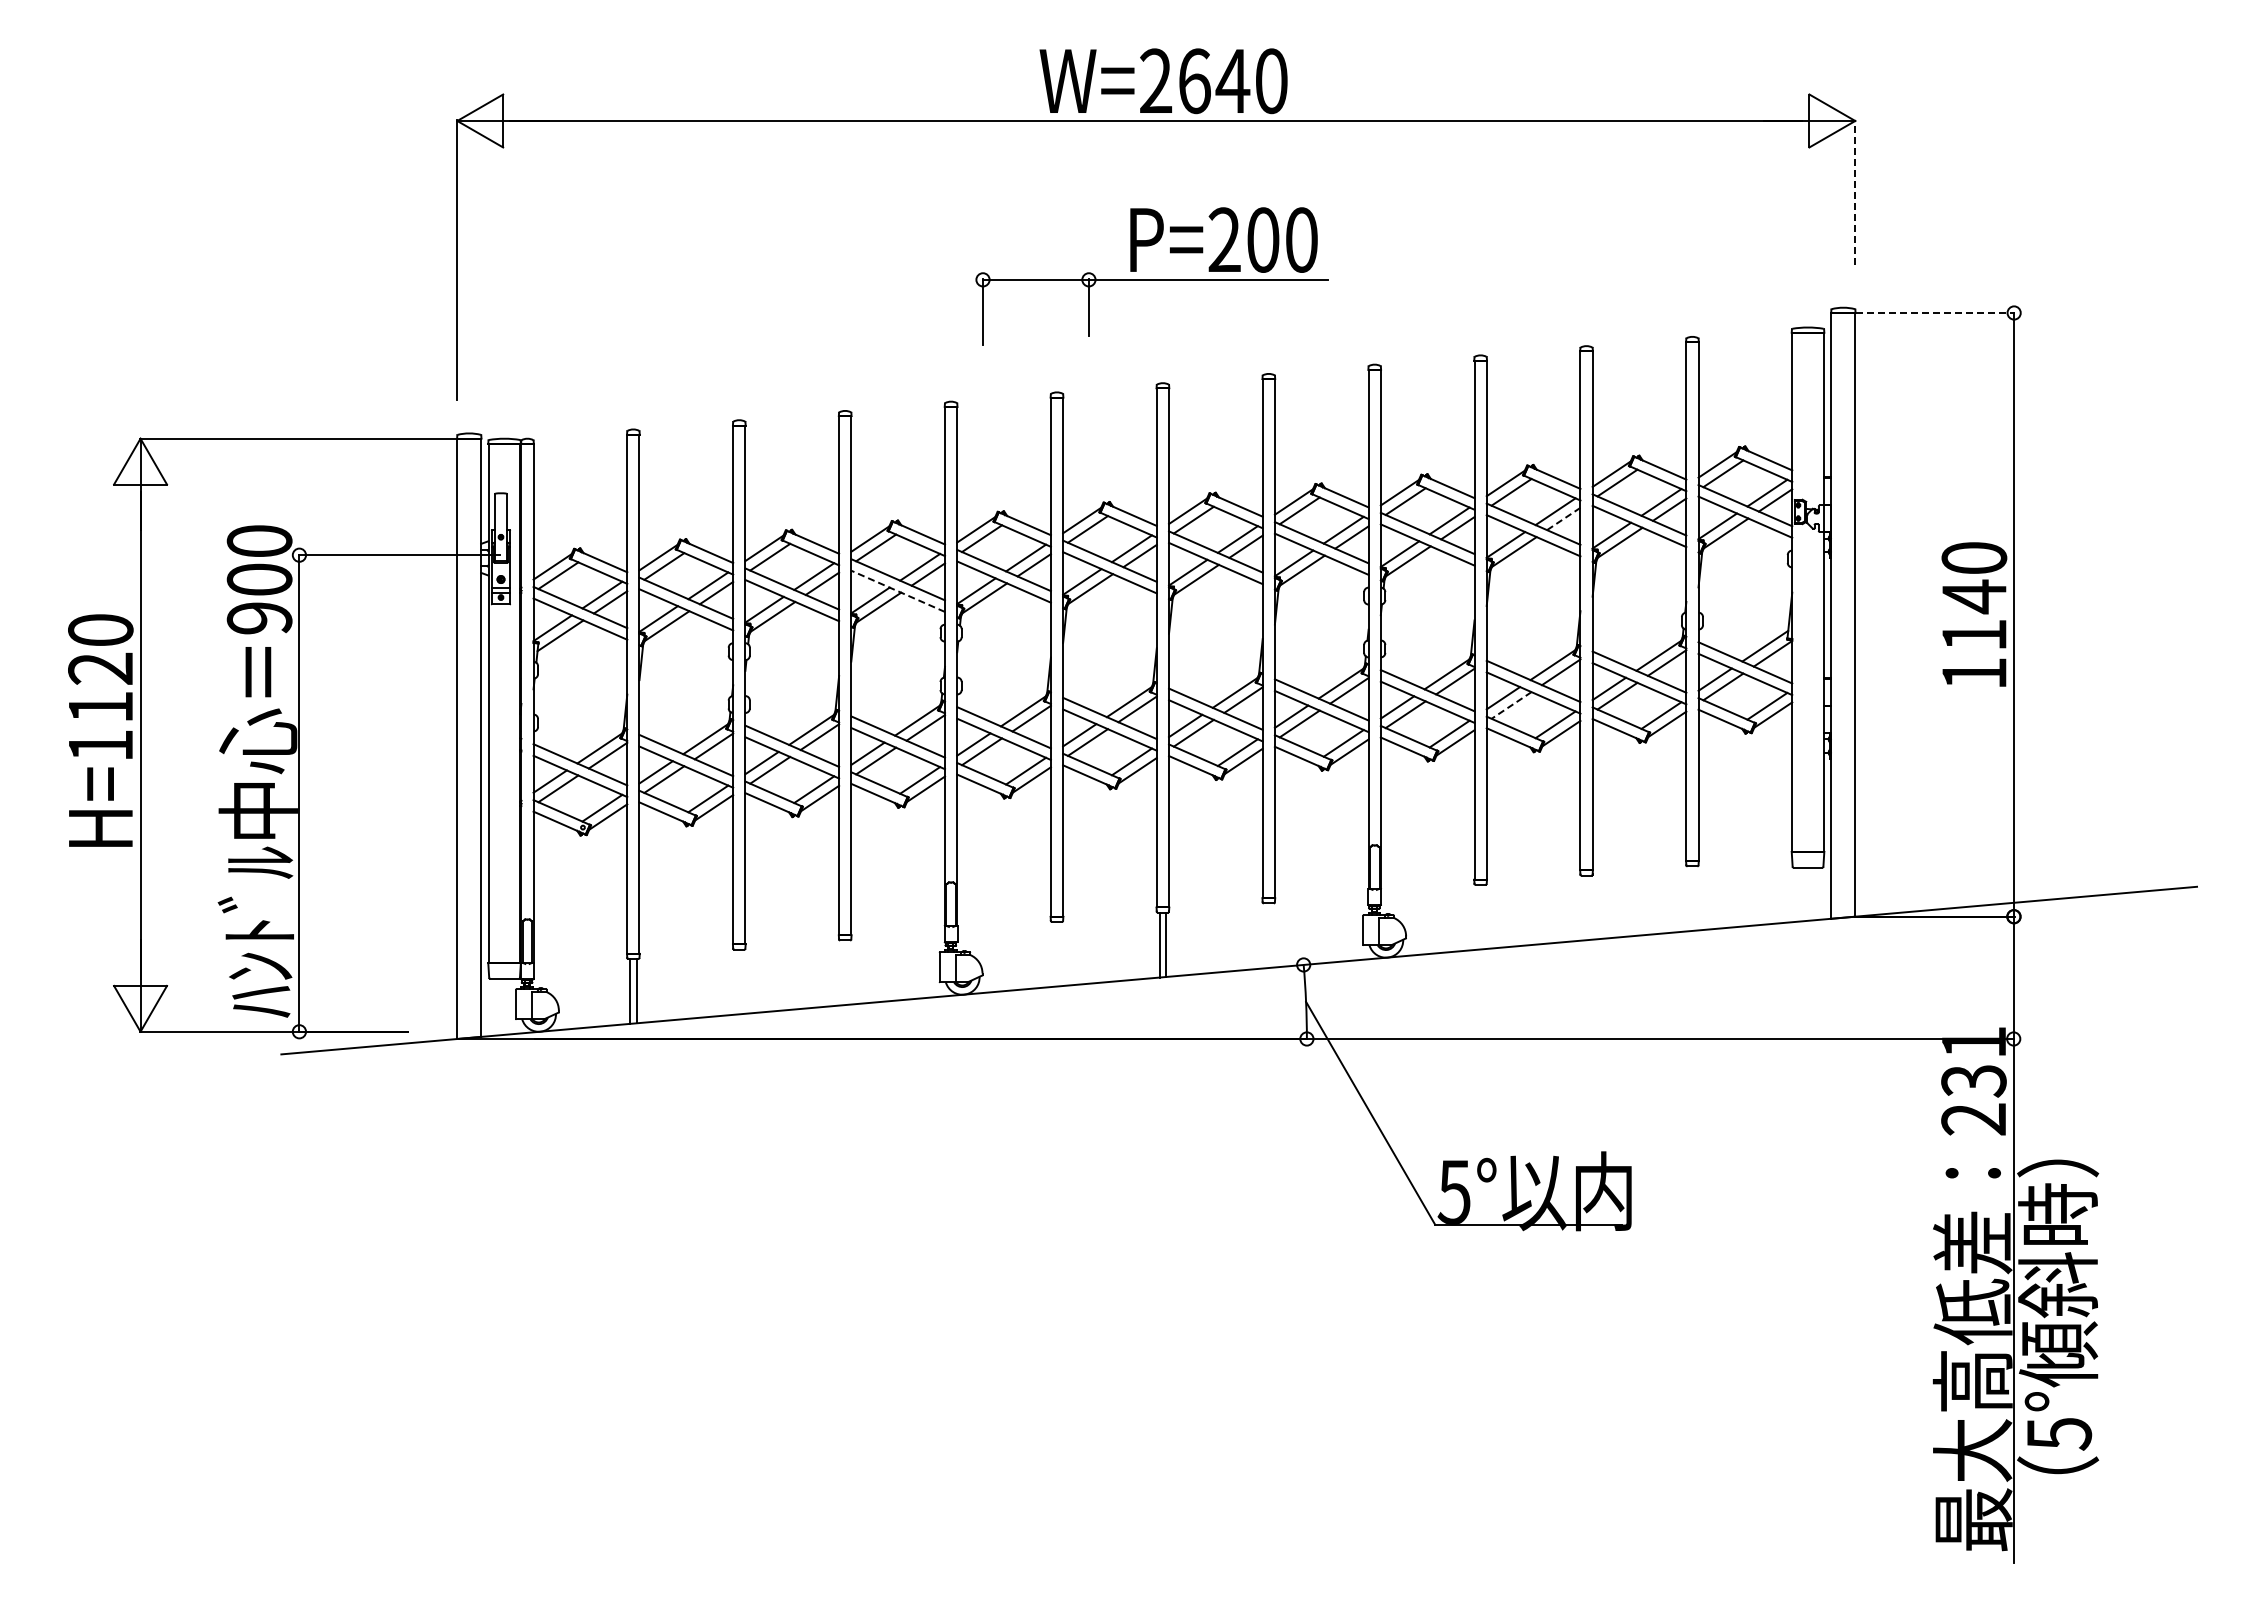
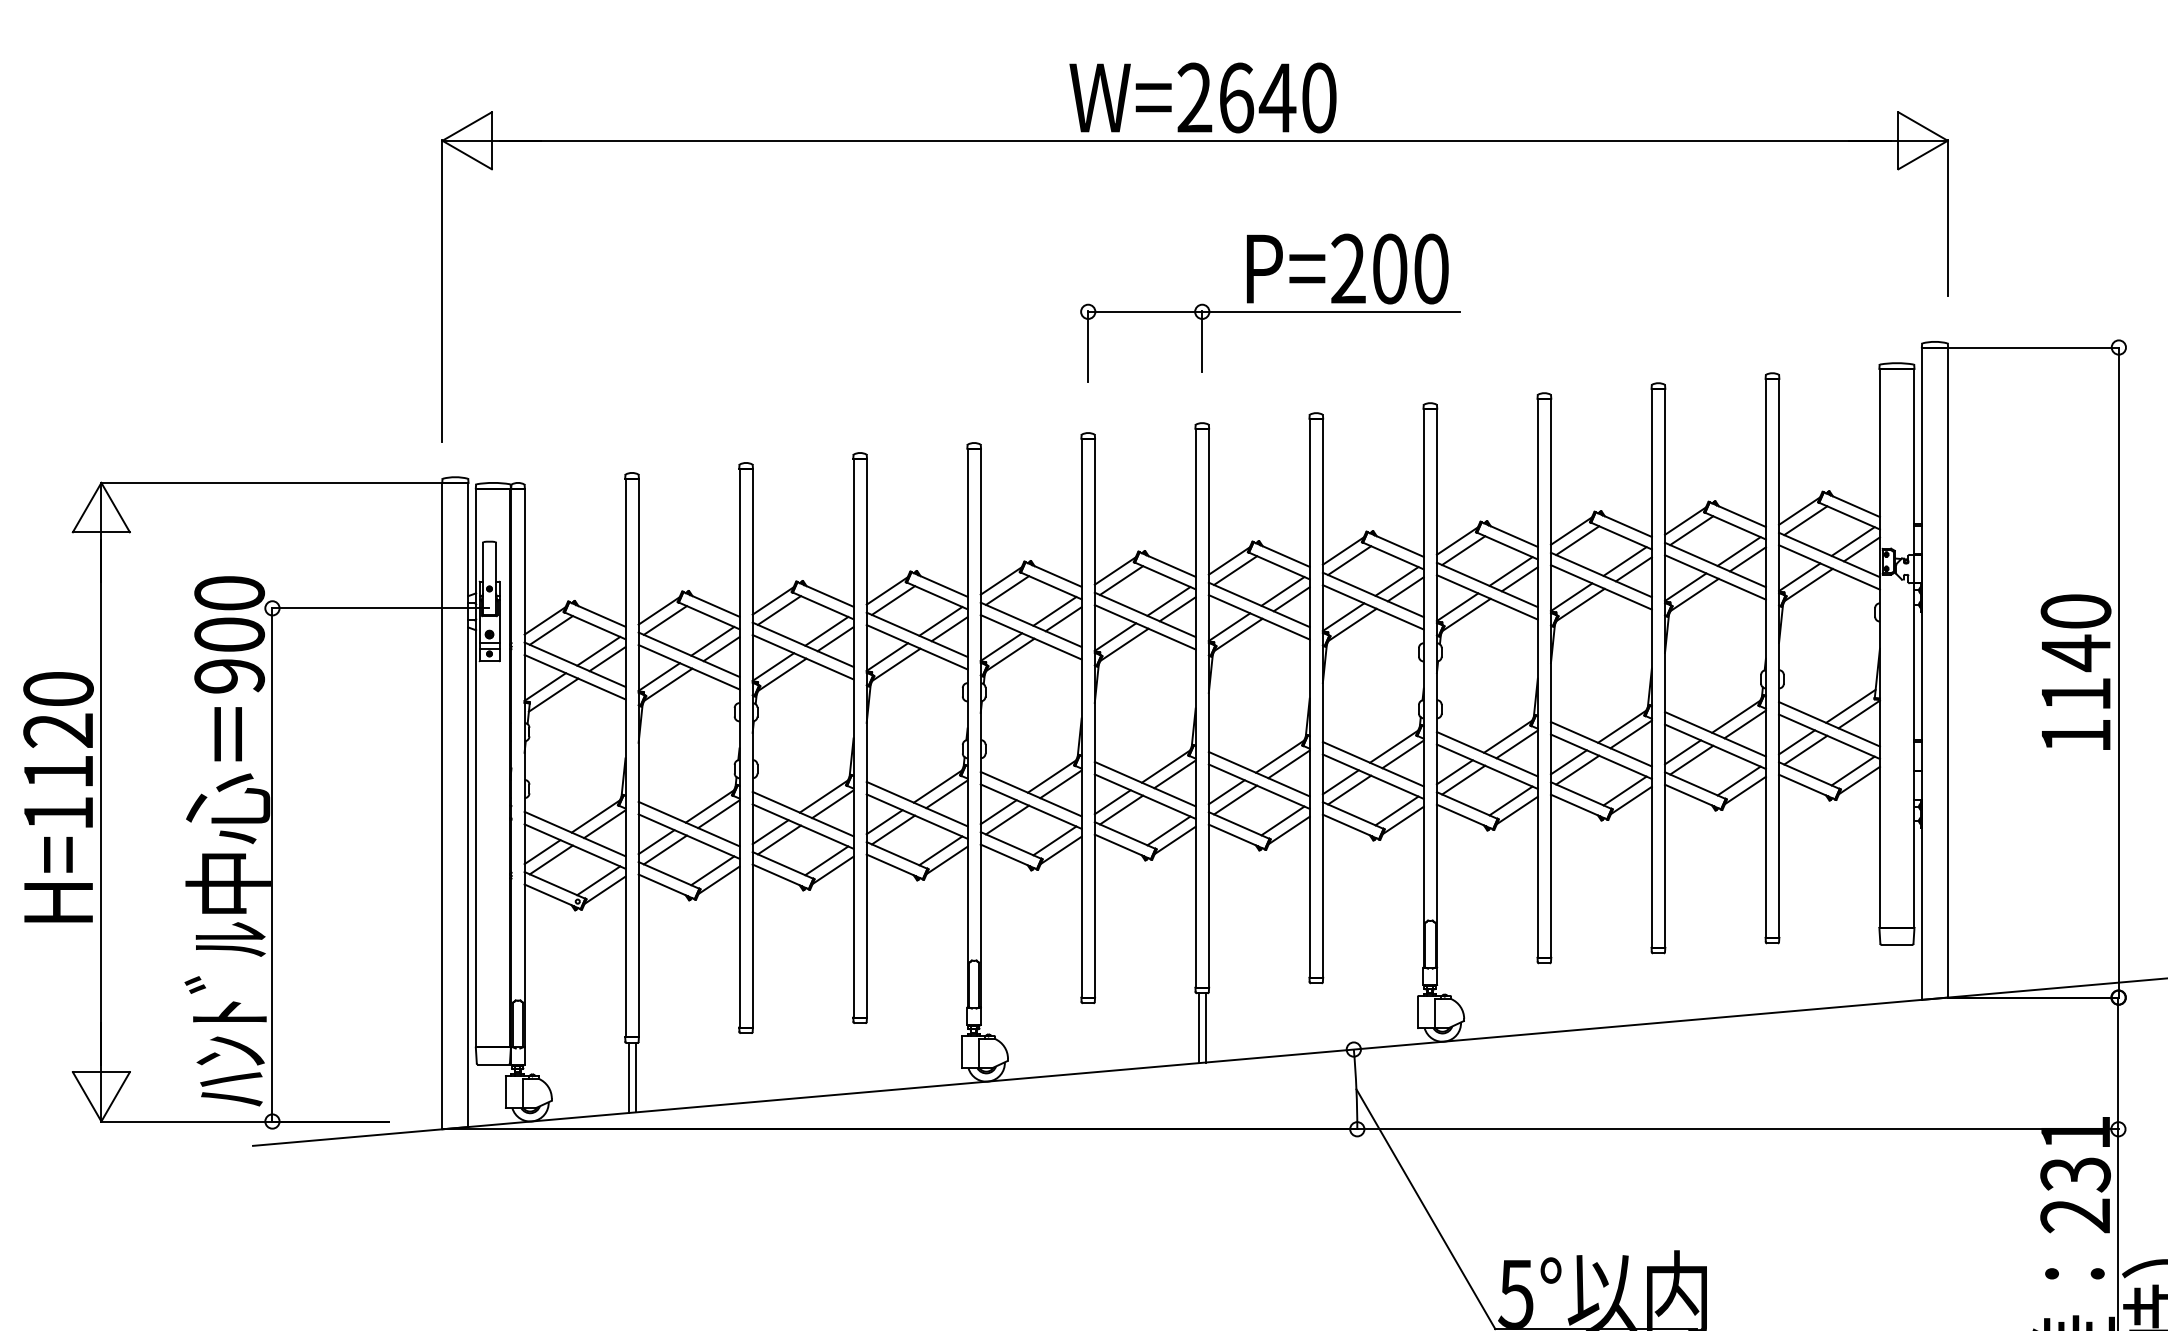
line: (1855, 192) -> (1948, 217), dashed -> solid
part: (1151, 276) -> (1269, 308), moved
line: (1935, 313) -> (2034, 348), dashed -> solid
line: (1563, 519) -> (1633, 569), dashed -> solid
line: (897, 591) -> (916, 647), dashed -> solid
line: (1511, 705) -> (1577, 770), dashed -> solid

